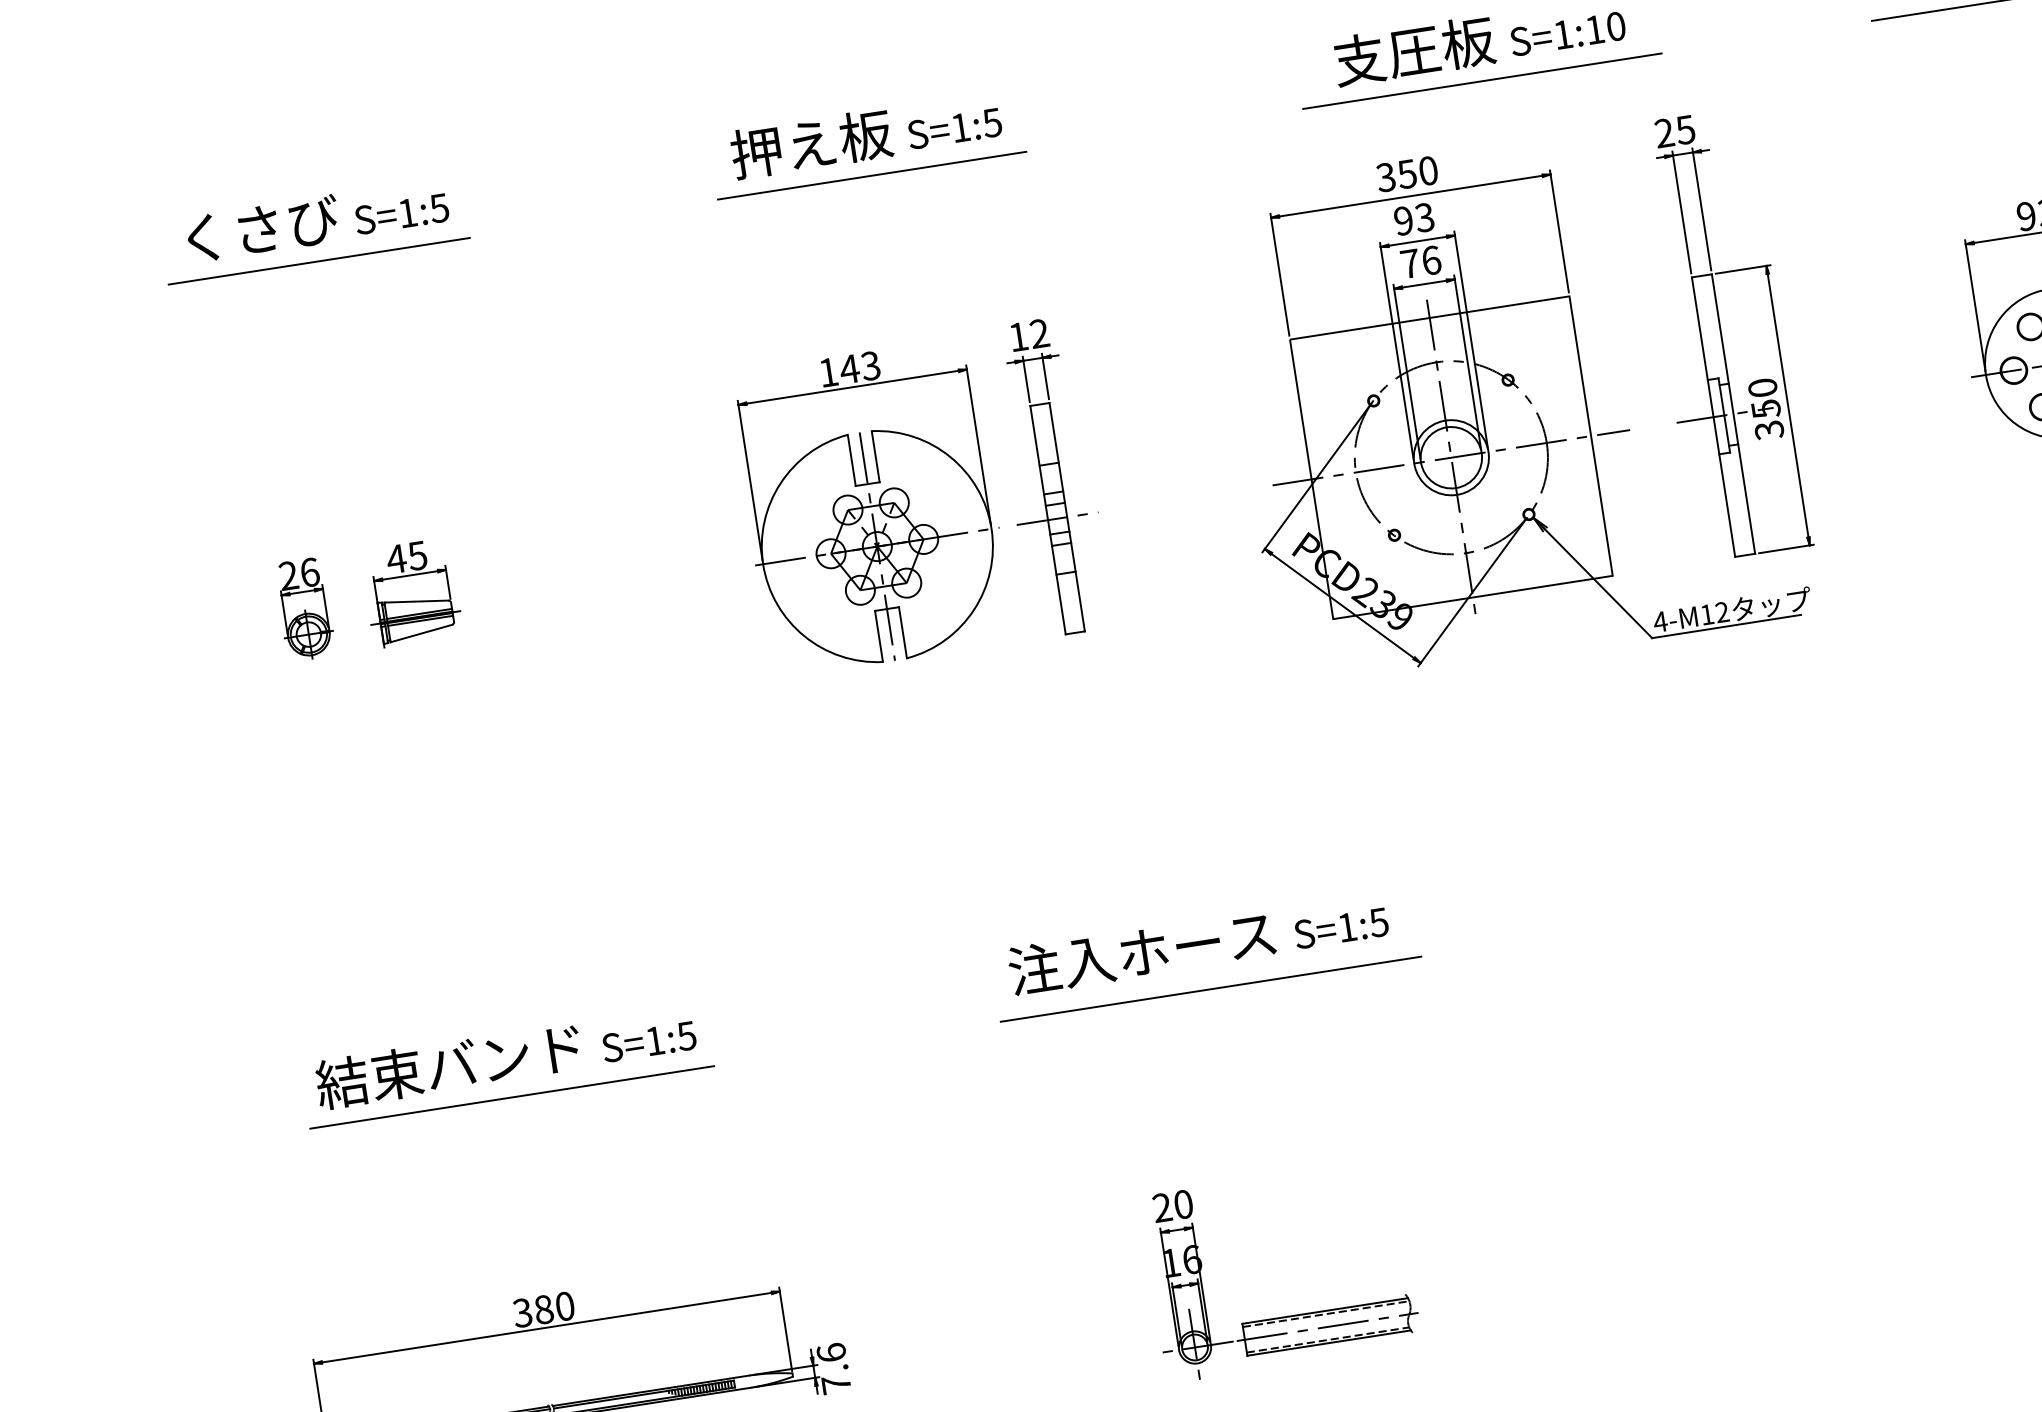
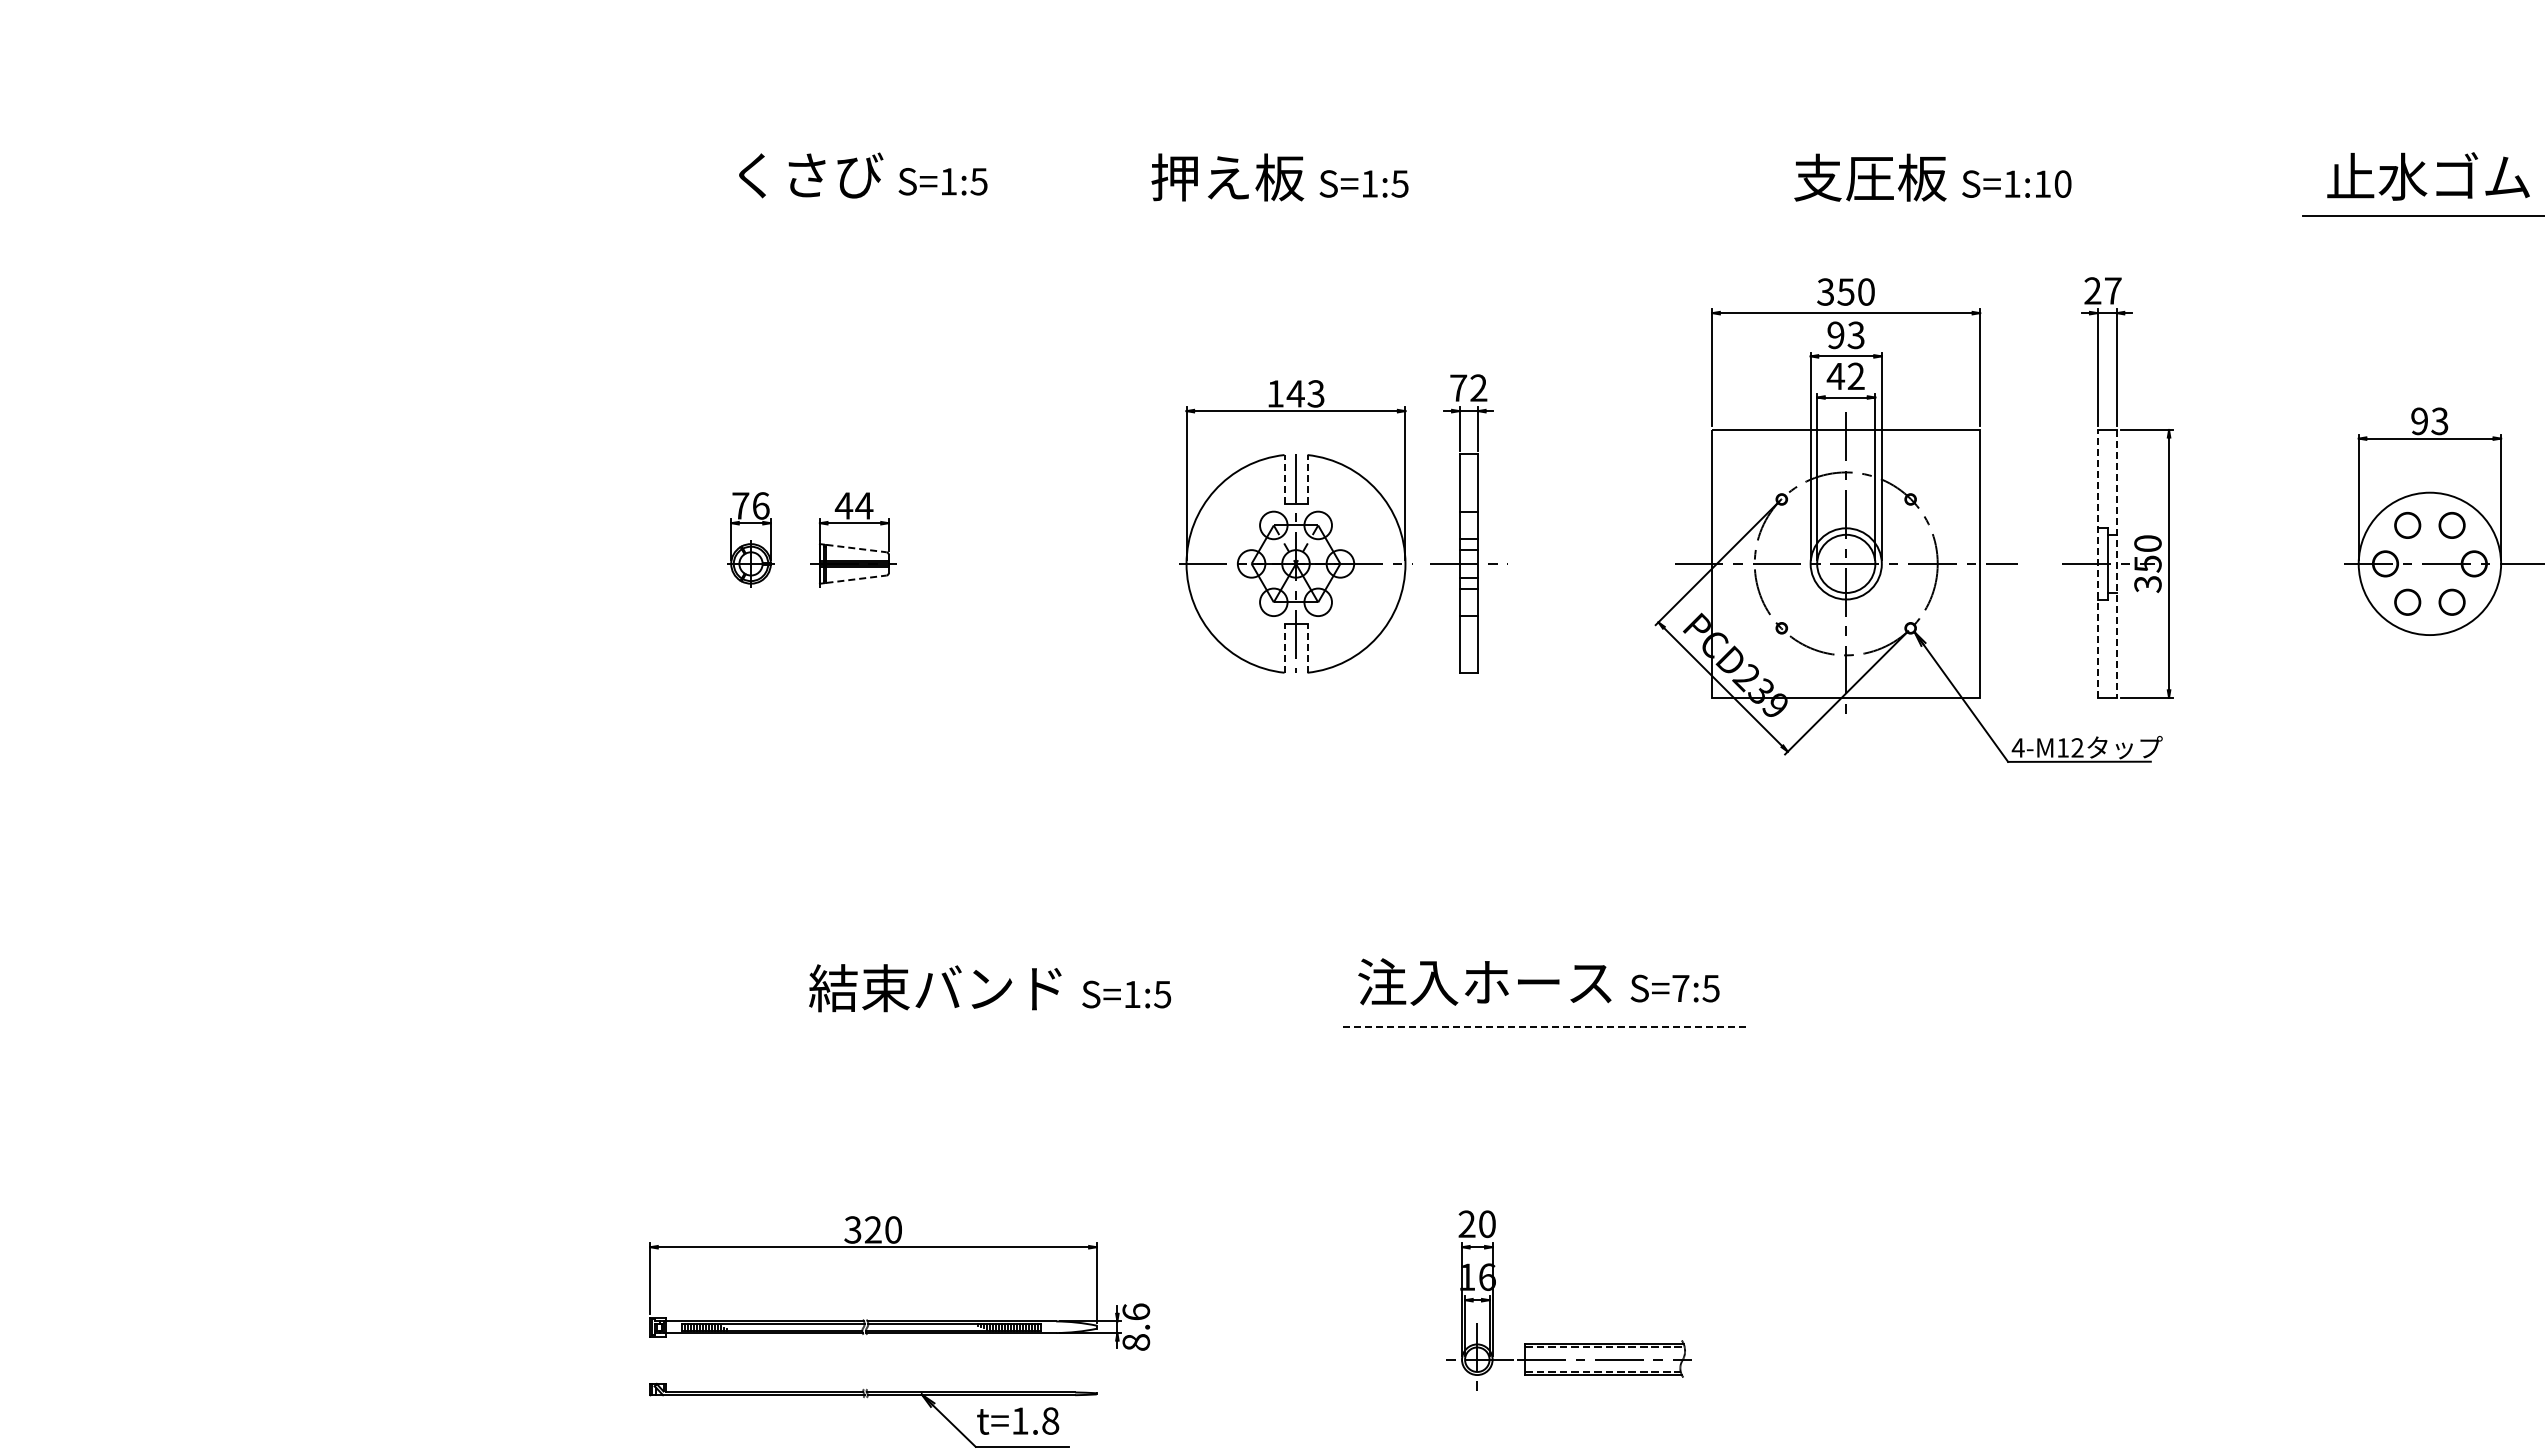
line: (1481, 80) -> (1929, 215), removed
text: (1684, 129) -> (2112, 290), 25 -> 27
text: (865, 135) -> (1279, 177), moved
line: (871, 175) -> (1344, 215), removed
text: (317, 220) -> (863, 175), moved
line: (318, 260) -> (814, 215), removed
text: (1420, 262) -> (1845, 376), 76 -> 42
text: (1018, 336) -> (1458, 387), 12 -> 72
line: (1733, 413) -> (2116, 563), solid -> dashed
line: (1713, 416) -> (2097, 563), solid -> dashed
line: (875, 456) -> (1307, 479), solid -> dashed
line: (851, 460) -> (1284, 479), solid -> dashed
text: (417, 555) -> (864, 505), 45 -> 44
text: (288, 575) -> (740, 505), 26 -> 76
line: (417, 601) -> (857, 548), solid -> dashed
line: (902, 631) -> (1307, 647), solid -> dashed
line: (422, 633) -> (857, 579), solid -> dashed
line: (878, 635) -> (1284, 647), solid -> dashed
text: (1347, 927) -> (1680, 988), S=1:5 -> S=7:5
line: (1211, 989) -> (1544, 1026), solid -> dashed
text: (506, 1057) -> (990, 988), moved
line: (511, 1097) -> (873, 1026), removed
text: (543, 1309) -> (872, 1229), 380 -> 320
text: (836, 1384) -> (1136, 1342), 7.6 -> 8.6

